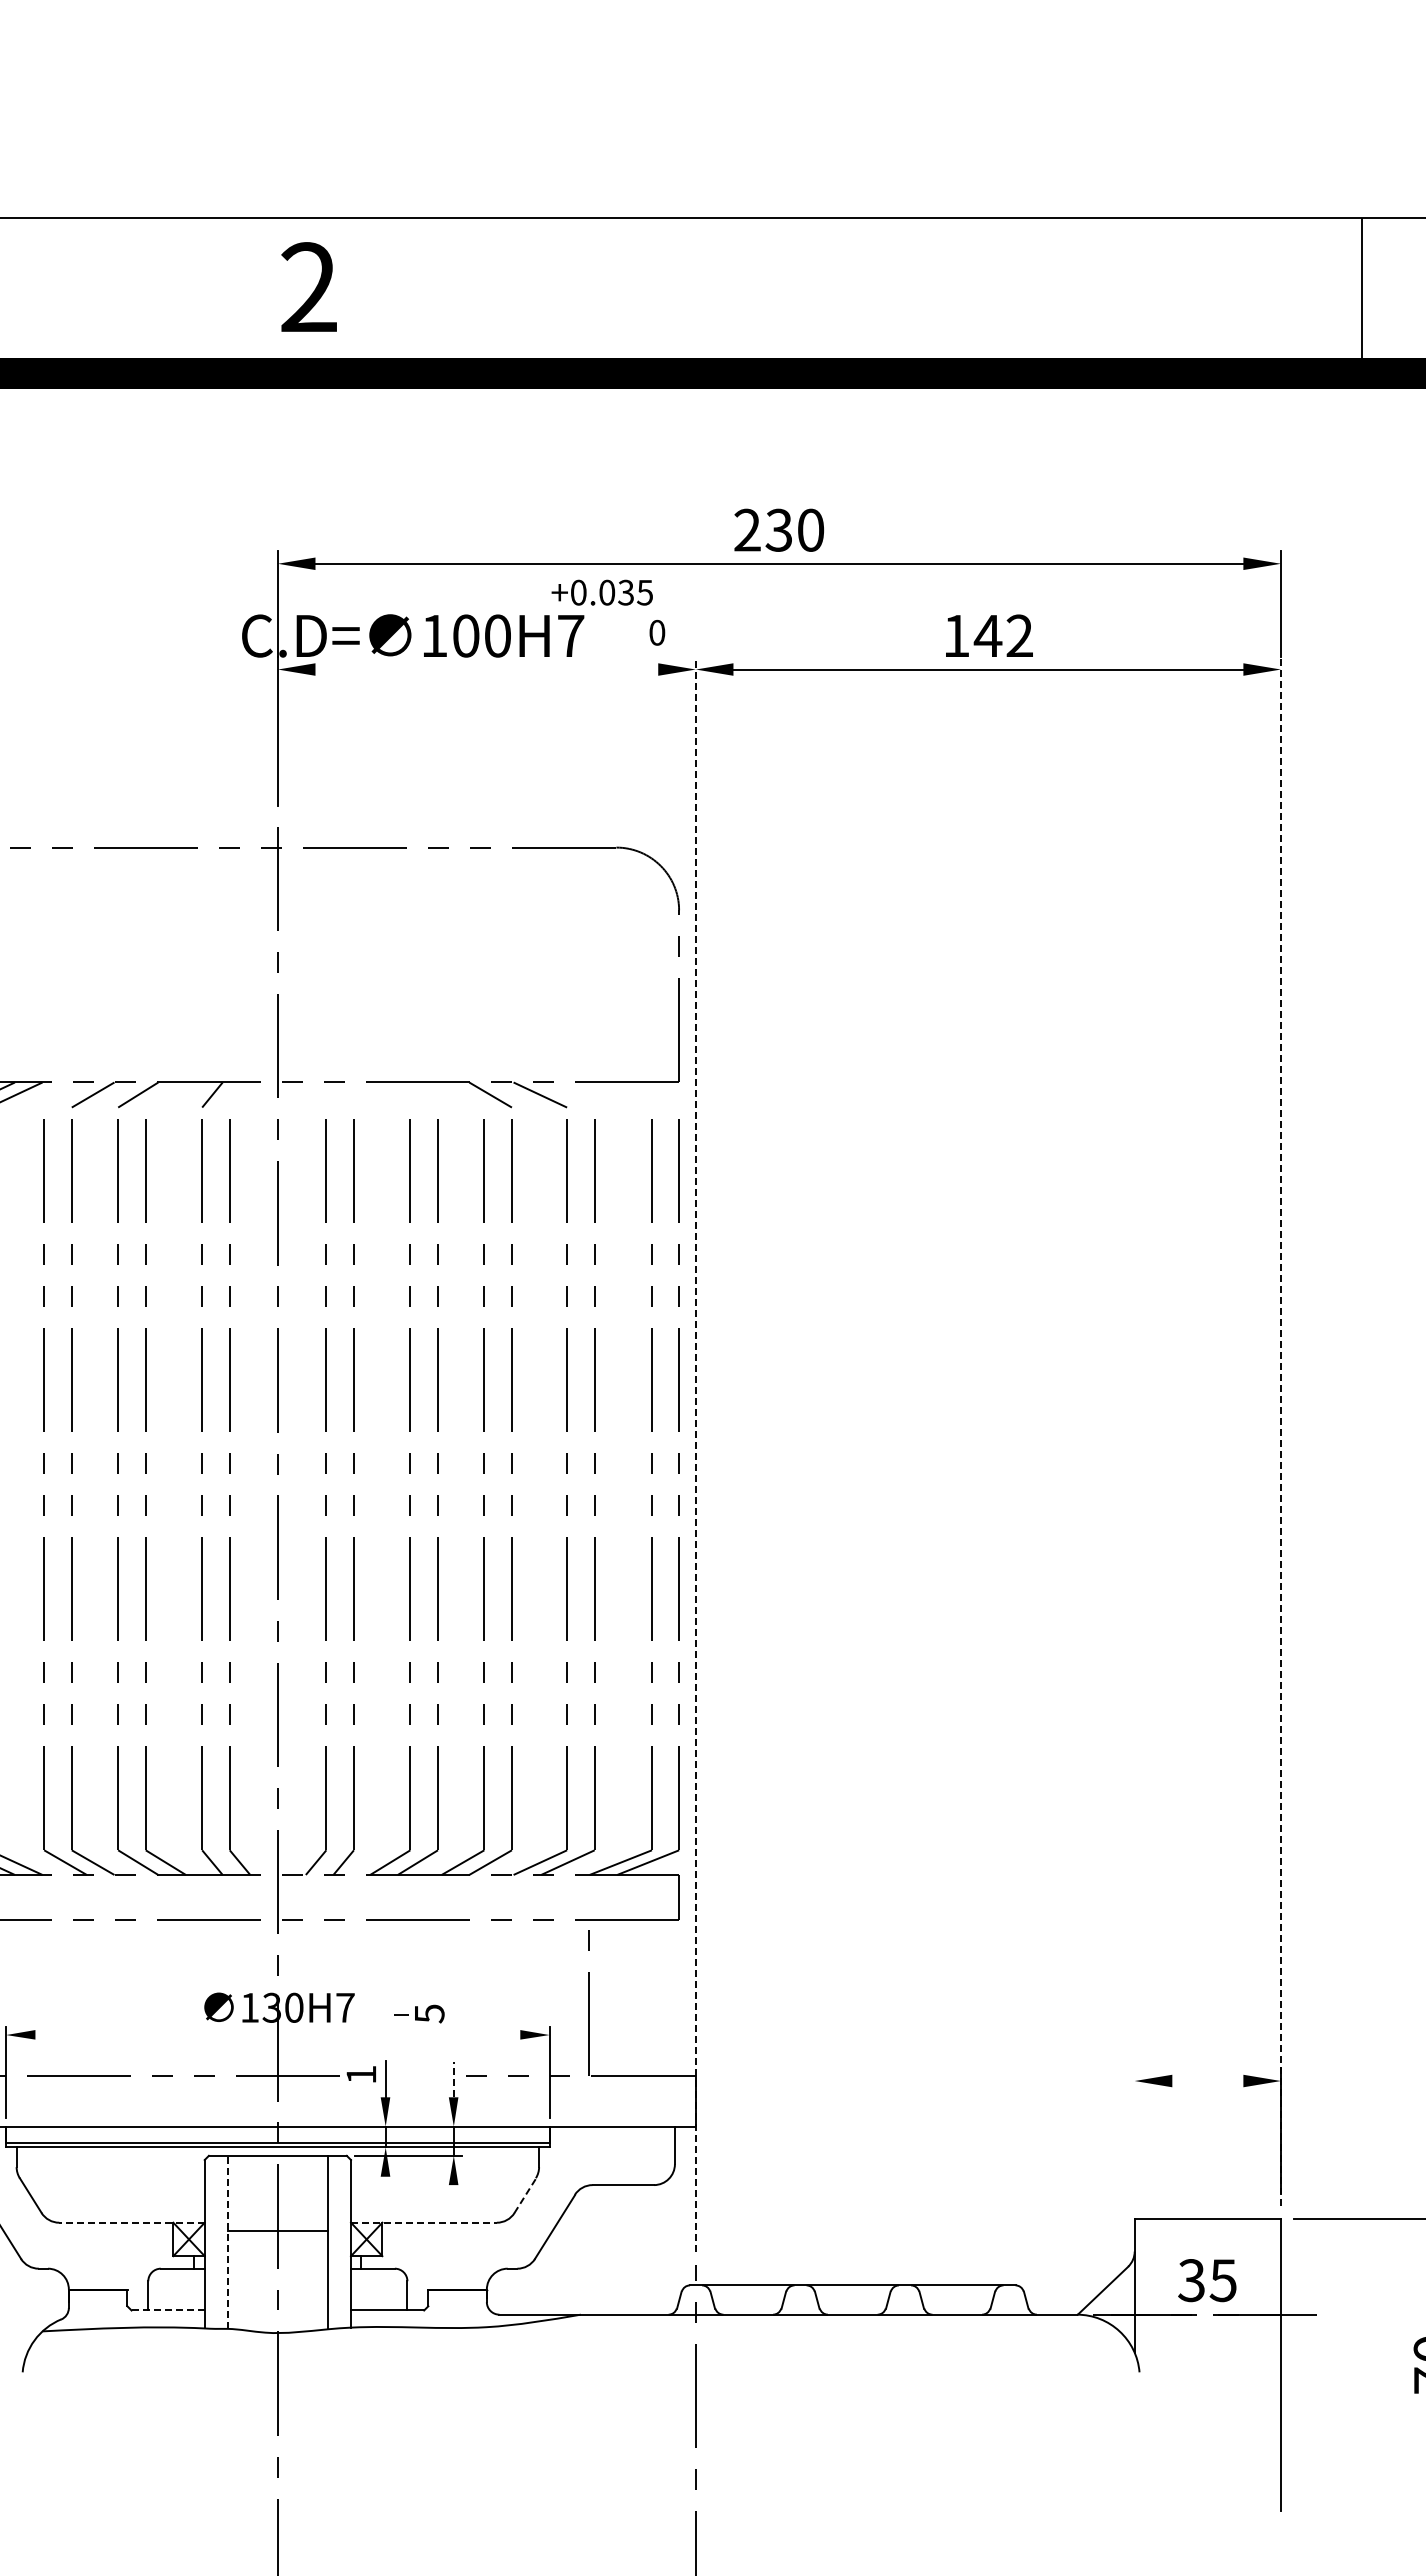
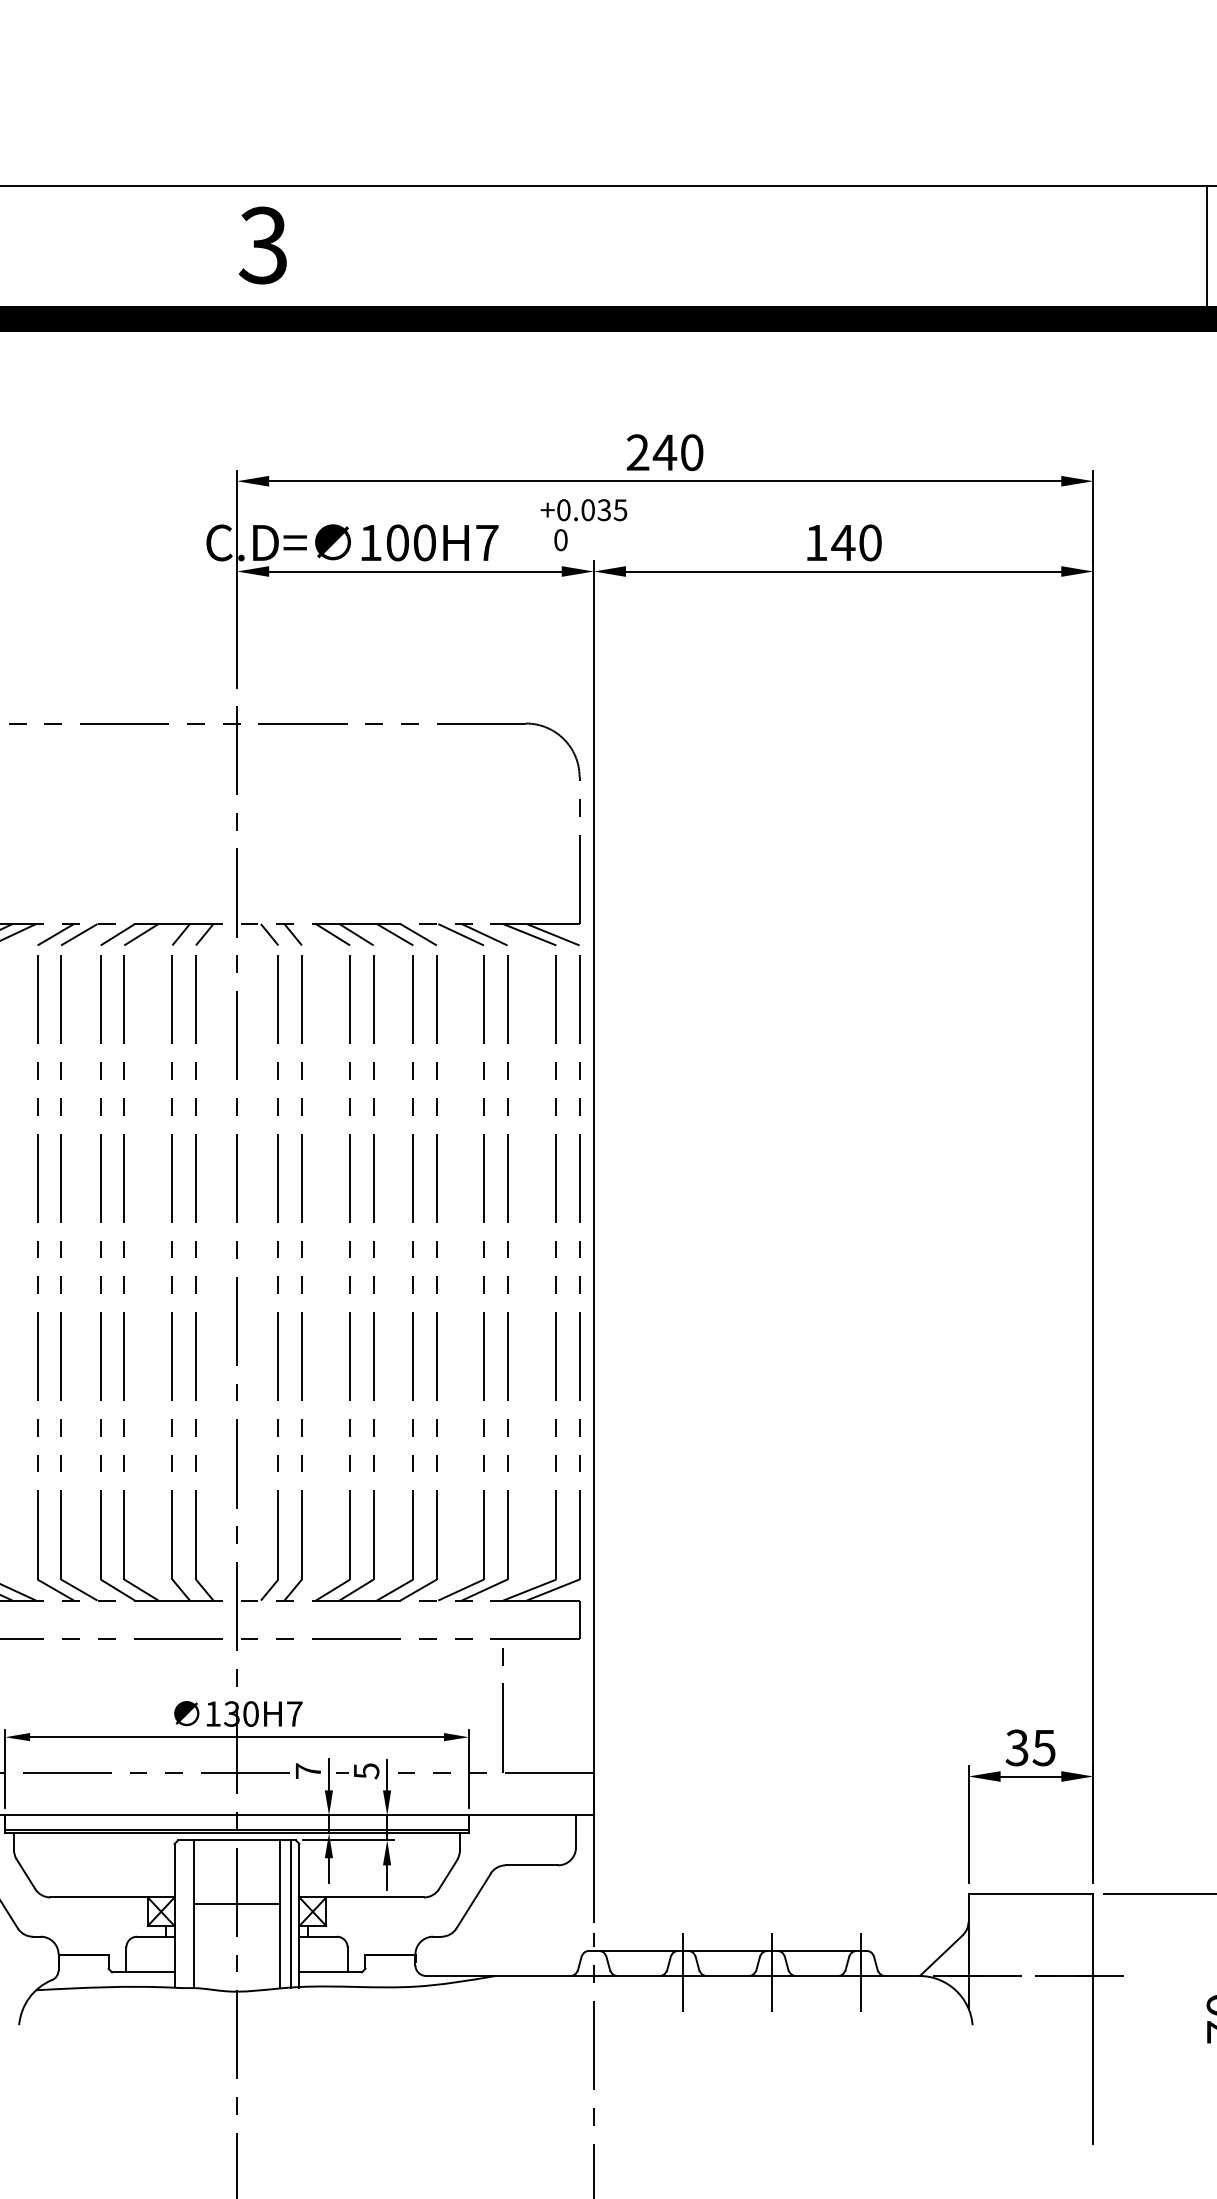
text: (307, 287) -> (262, 245), 2 -> 3
line: (1361, 297) -> (1206, 253), moved
text: (778, 529) -> (664, 451), 230 -> 240
text: (601, 592) -> (583, 510), moved
text: (1019, 635) -> (870, 542), 142 -> 140
line: (486, 669) -> (415, 571), added
line: (65, 1094) -> (55, 934), added
line: (165, 1094) -> (141, 934), added
line: (239, 1094) -> (204, 934), added
line: (315, 1094) -> (269, 934), added
line: (343, 1094) -> (293, 934), added
line: (390, 1094) -> (333, 934), added
line: (417, 1094) -> (356, 934), added
line: (462, 1094) -> (394, 934), added
line: (567, 1094) -> (484, 934), added
line: (620, 1094) -> (529, 934), added
line: (648, 1094) -> (553, 934), added
line: (1281, 1431) -> (1093, 1222), dashed -> solid
line: (695, 1453) -> (593, 1240), dashed -> solid
part: (419, 2013) -> (357, 1770), moved
line: (277, 2035) -> (236, 1737), added
text: (361, 2074) -> (308, 1770), 1 -> 7
line: (453, 2079) -> (386, 1775), dashed -> solid
line: (1207, 2081) -> (1030, 1776), added
line: (1134, 2137) -> (968, 1824), added
line: (385, 2191) -> (328, 1870), added
line: (525, 2195) -> (448, 1874), dashed -> solid
line: (453, 2199) -> (386, 1877), added
line: (132, 2222) -> (112, 1897), dashed -> solid
line: (423, 2222) -> (361, 1897), dashed -> solid
line: (340, 2241) -> (290, 1913), added
line: (227, 2242) -> (194, 1914), dashed -> solid
text: (1207, 2280) -> (1030, 1747), moved
line: (168, 2310) -> (143, 1972), dashed -> solid
line: (800, 2310) -> (683, 1972), added
line: (904, 2310) -> (771, 1972), added
line: (1009, 2310) -> (861, 1972), added

